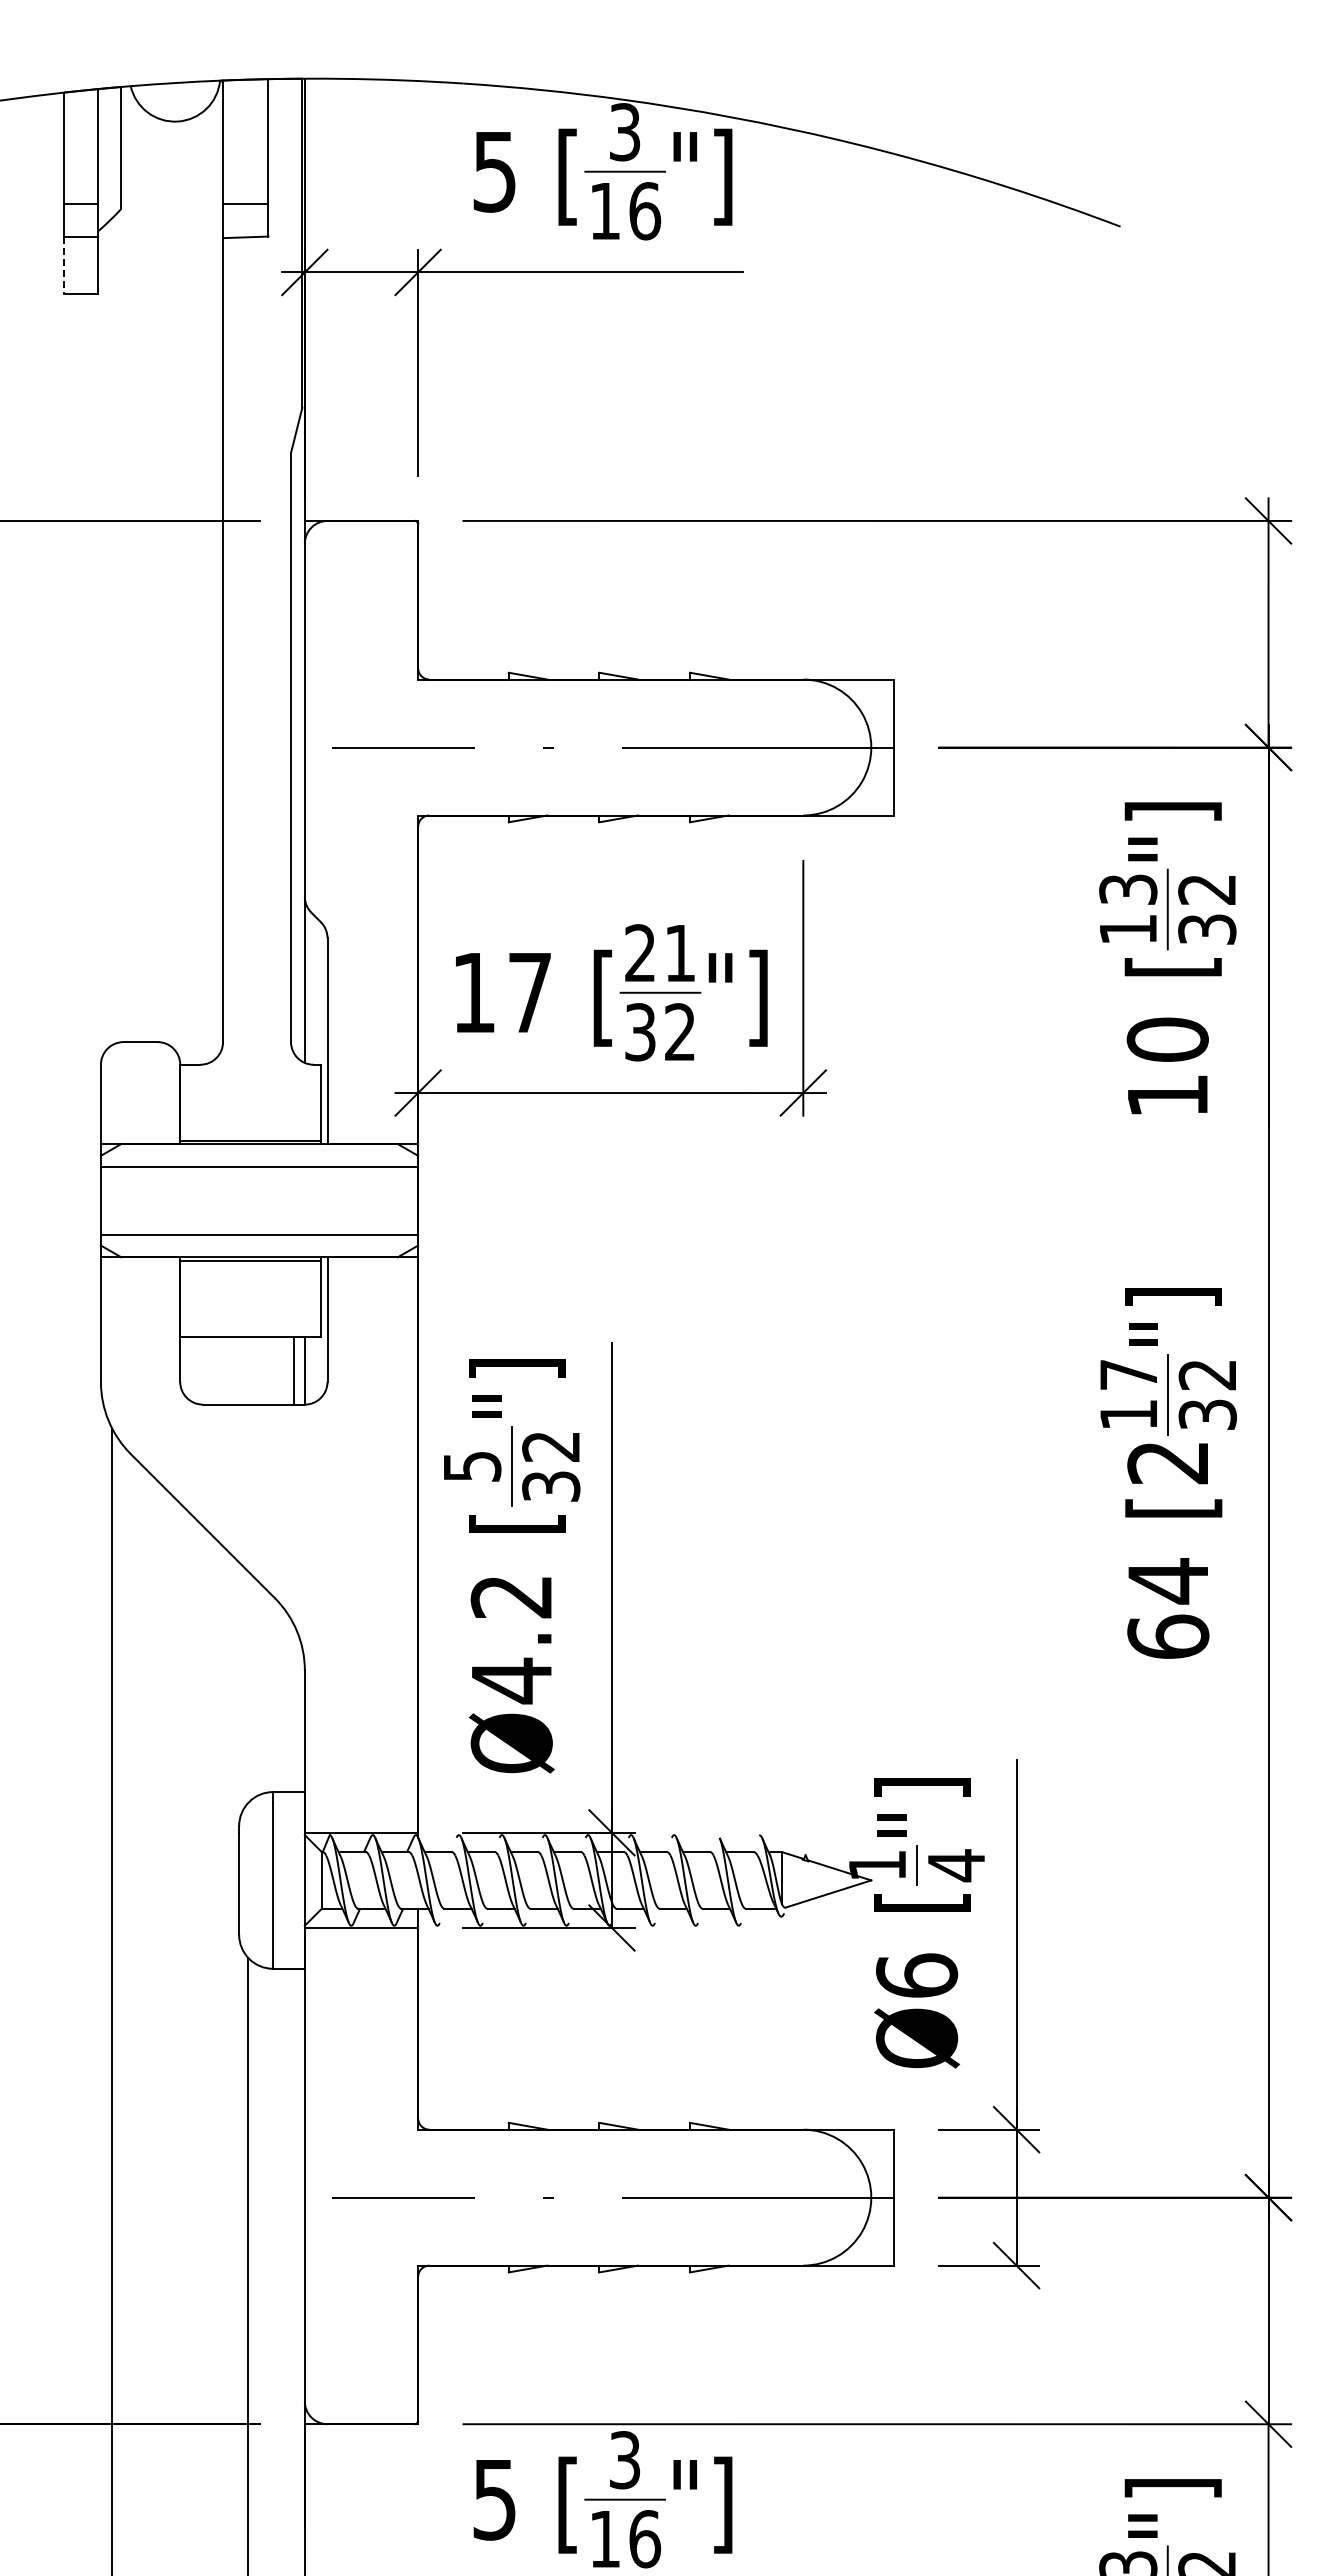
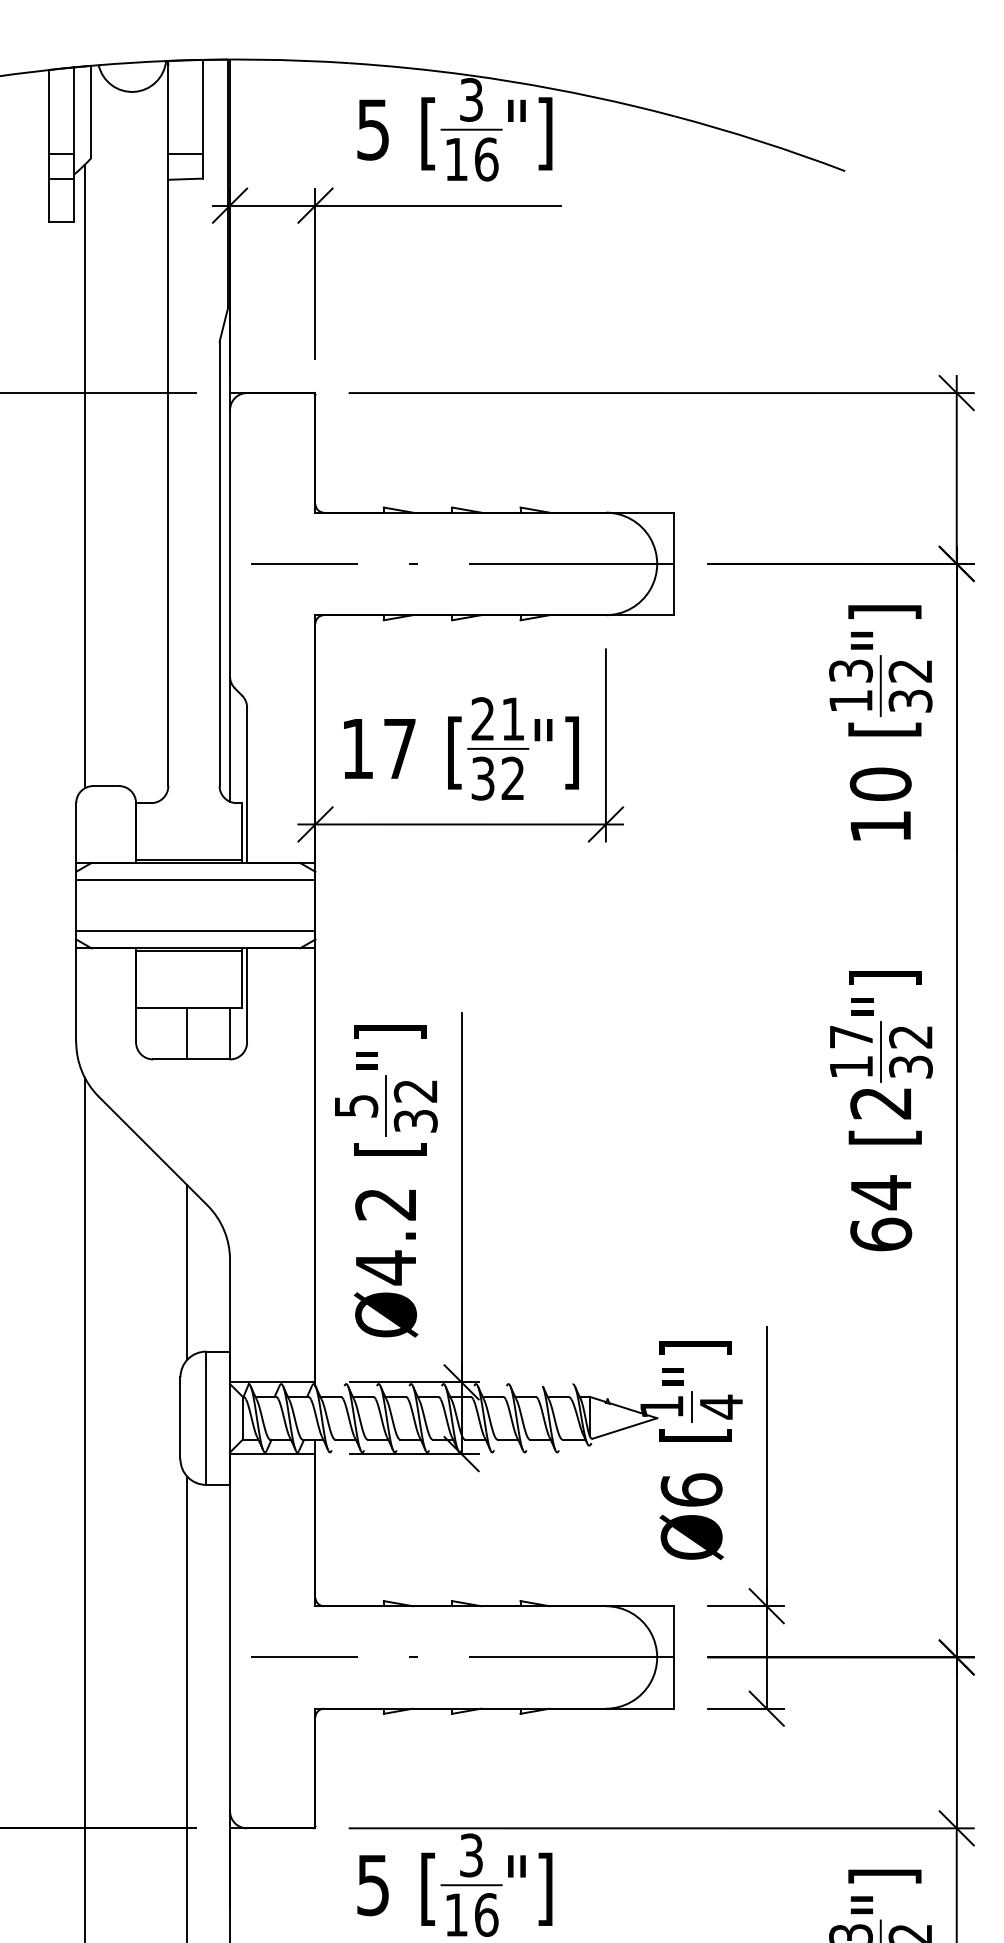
line: (64, 265) -> (48, 200), dashed -> solid
line: (112, 631) -> (84, 476), added
line: (294, 1370) -> (187, 1033), moved
line: (248, 1686) -> (187, 1272), added

